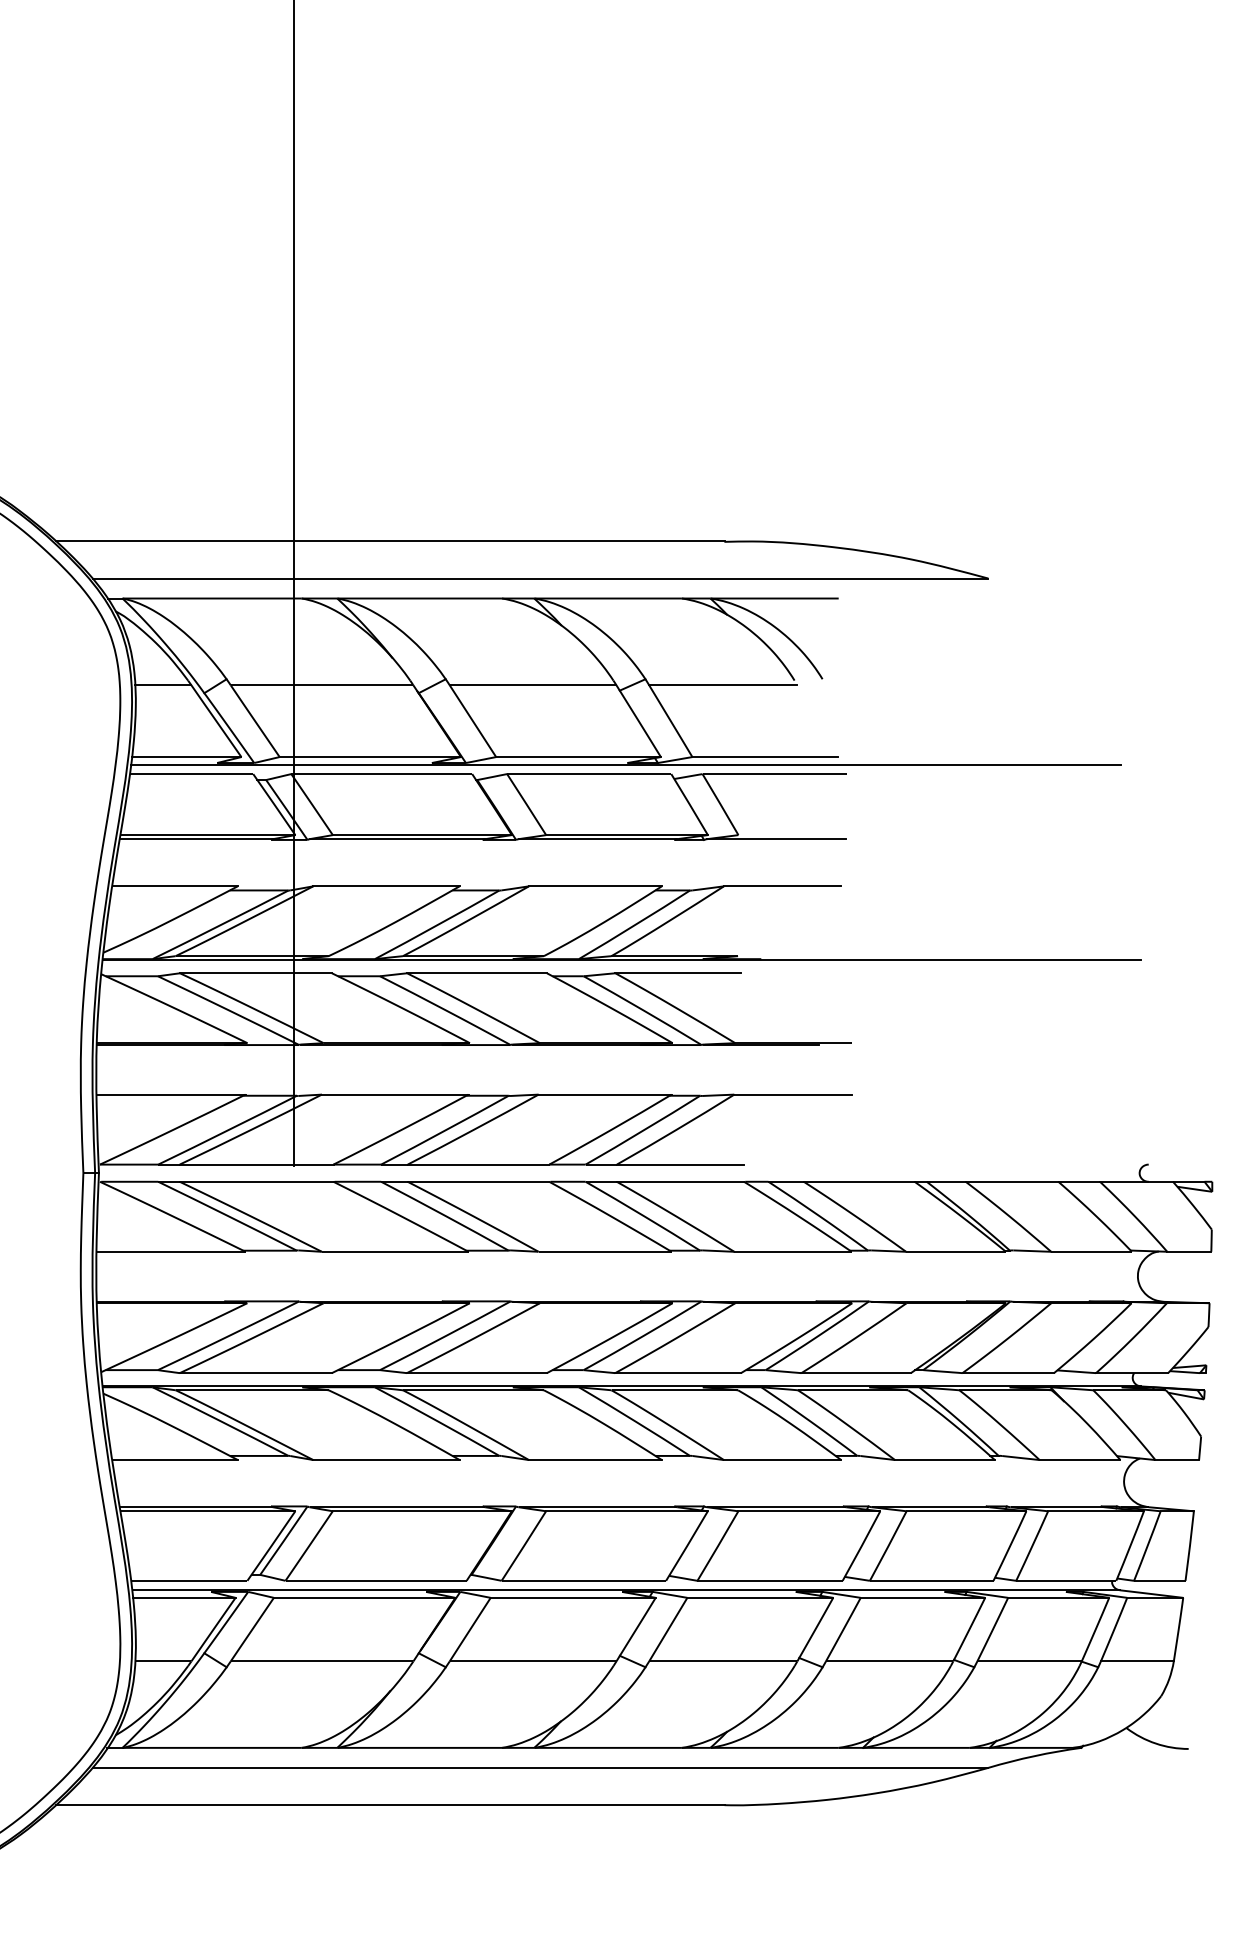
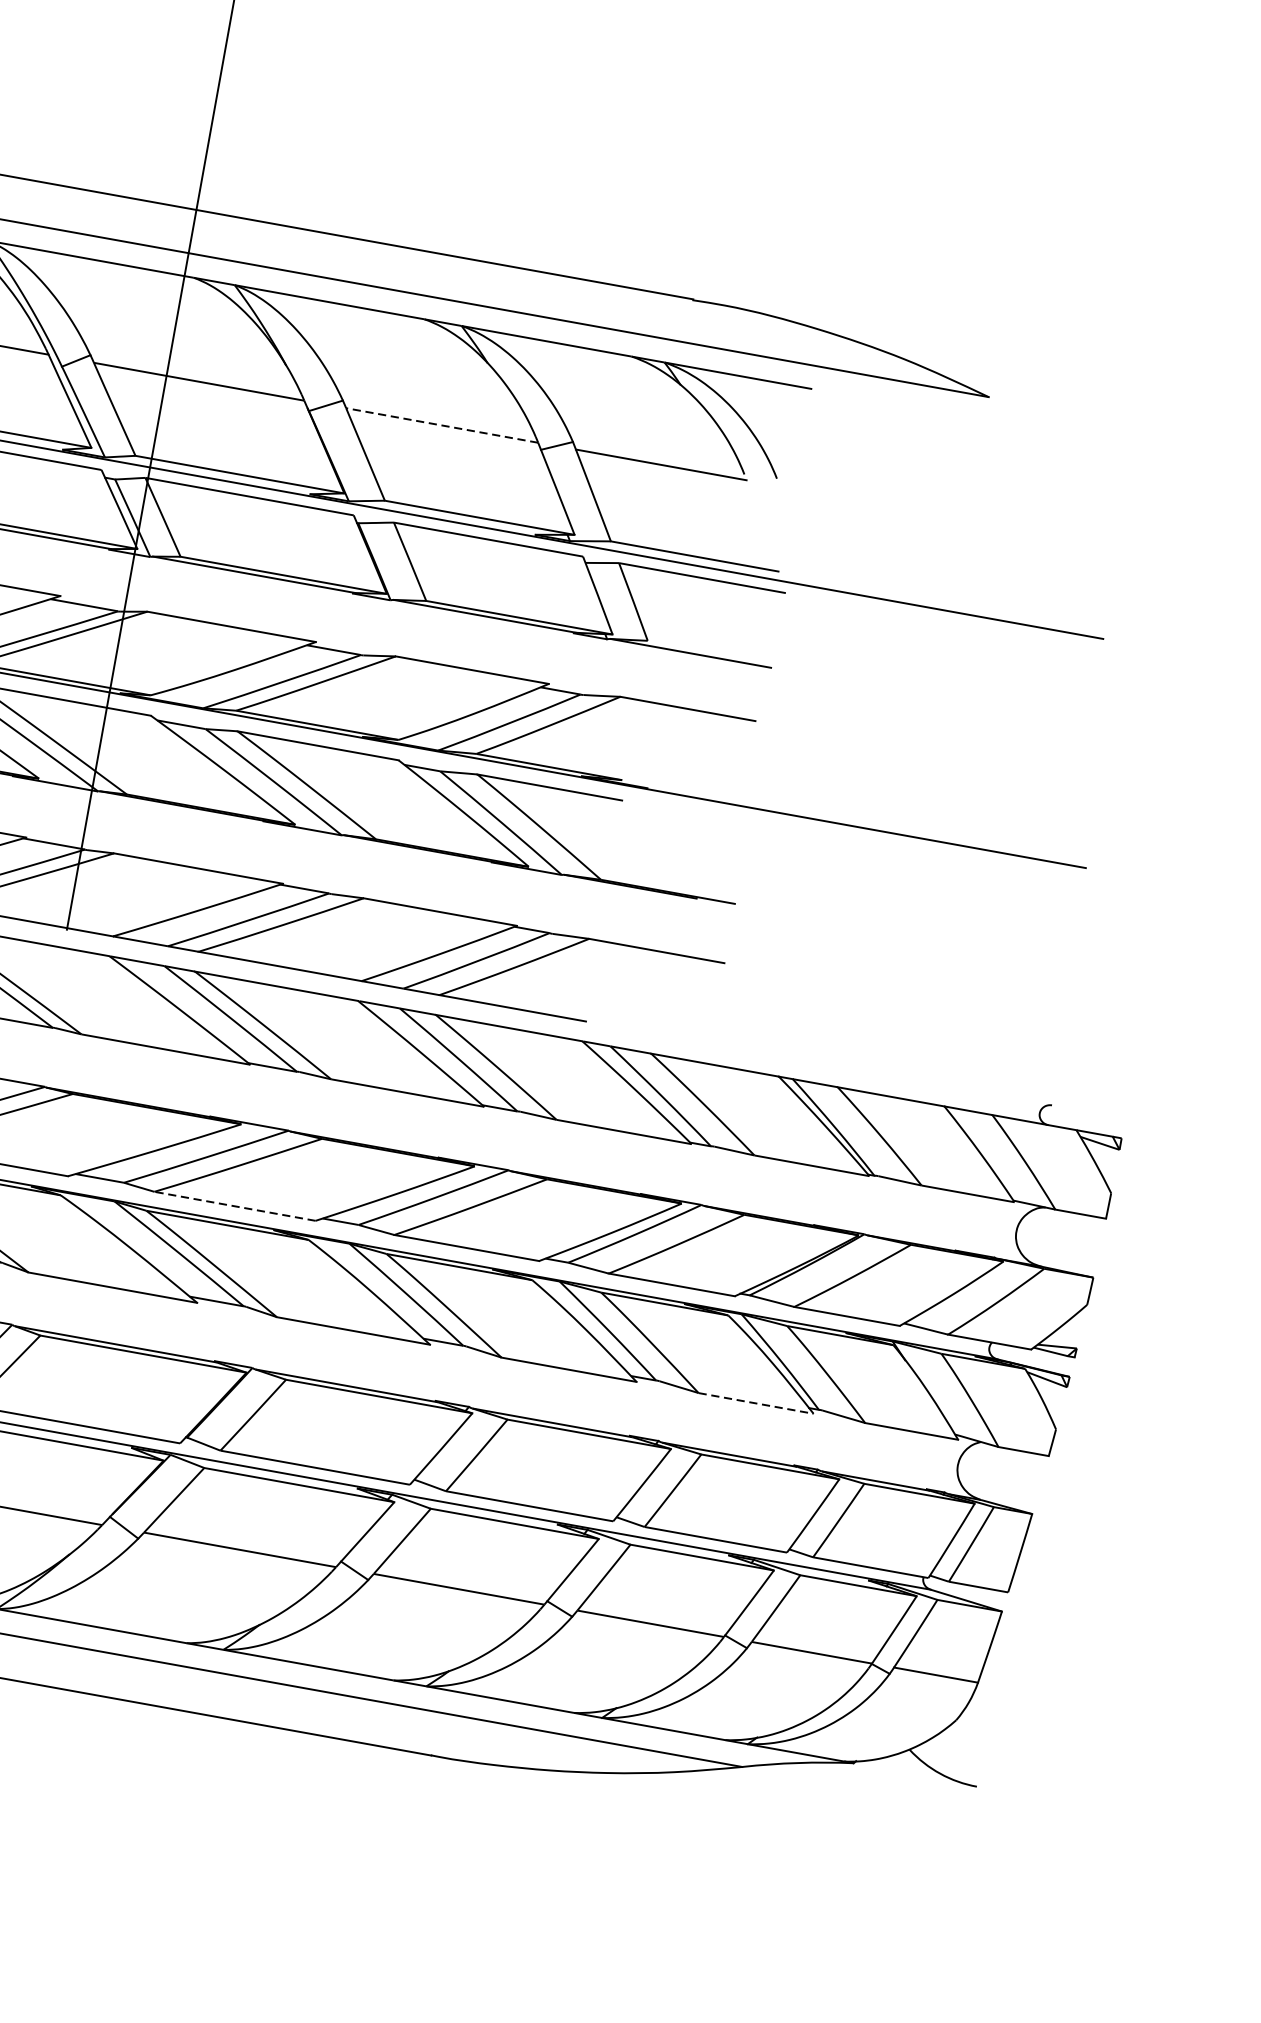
line: (532, 685) -> (441, 425), solid -> dashed
line: (476, 1373) -> (234, 1206), solid -> dashed
line: (944, 1460) -> (755, 1403), solid -> dashed

